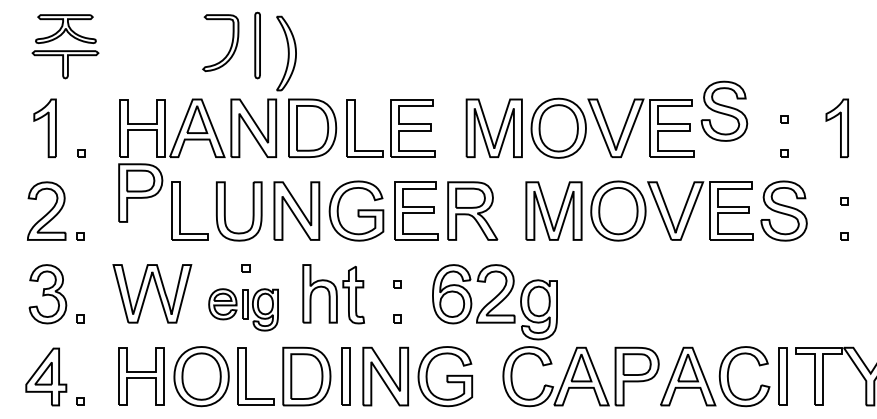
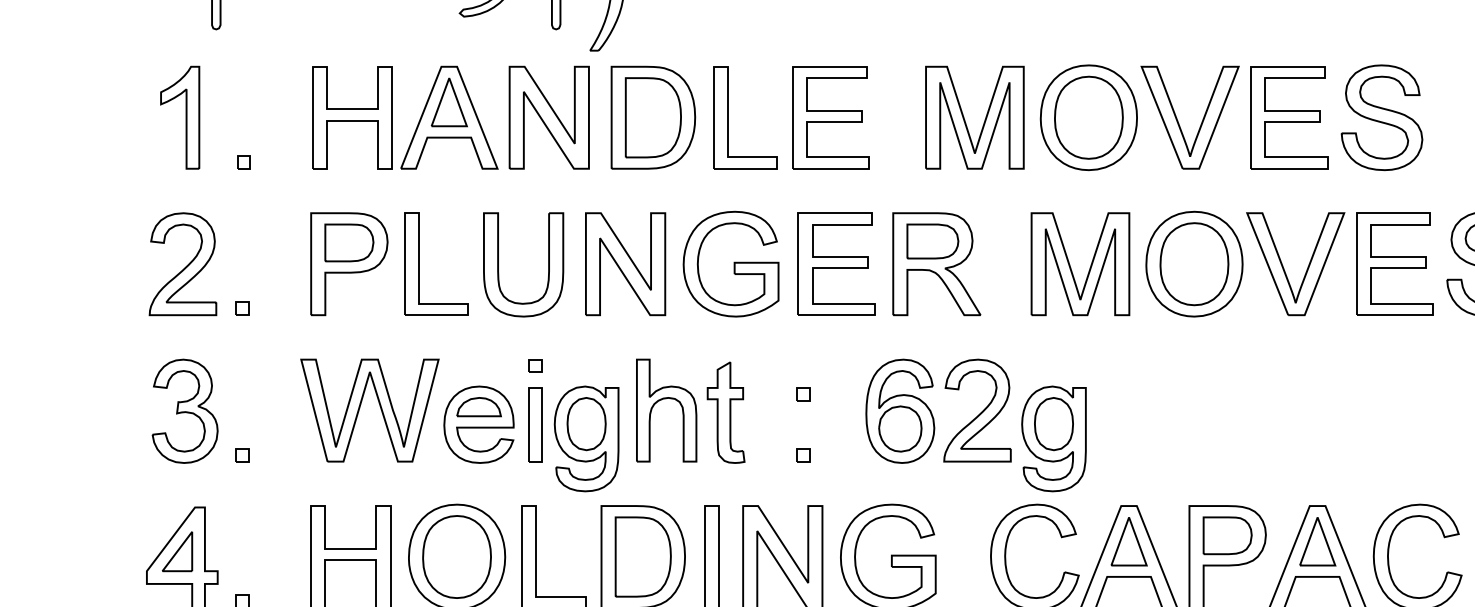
part: (724, 110) -> (1382, 116), moved
part: (140, 192) -> (348, 263), moved
part: (243, 309) -> (531, 438), size x1.43

